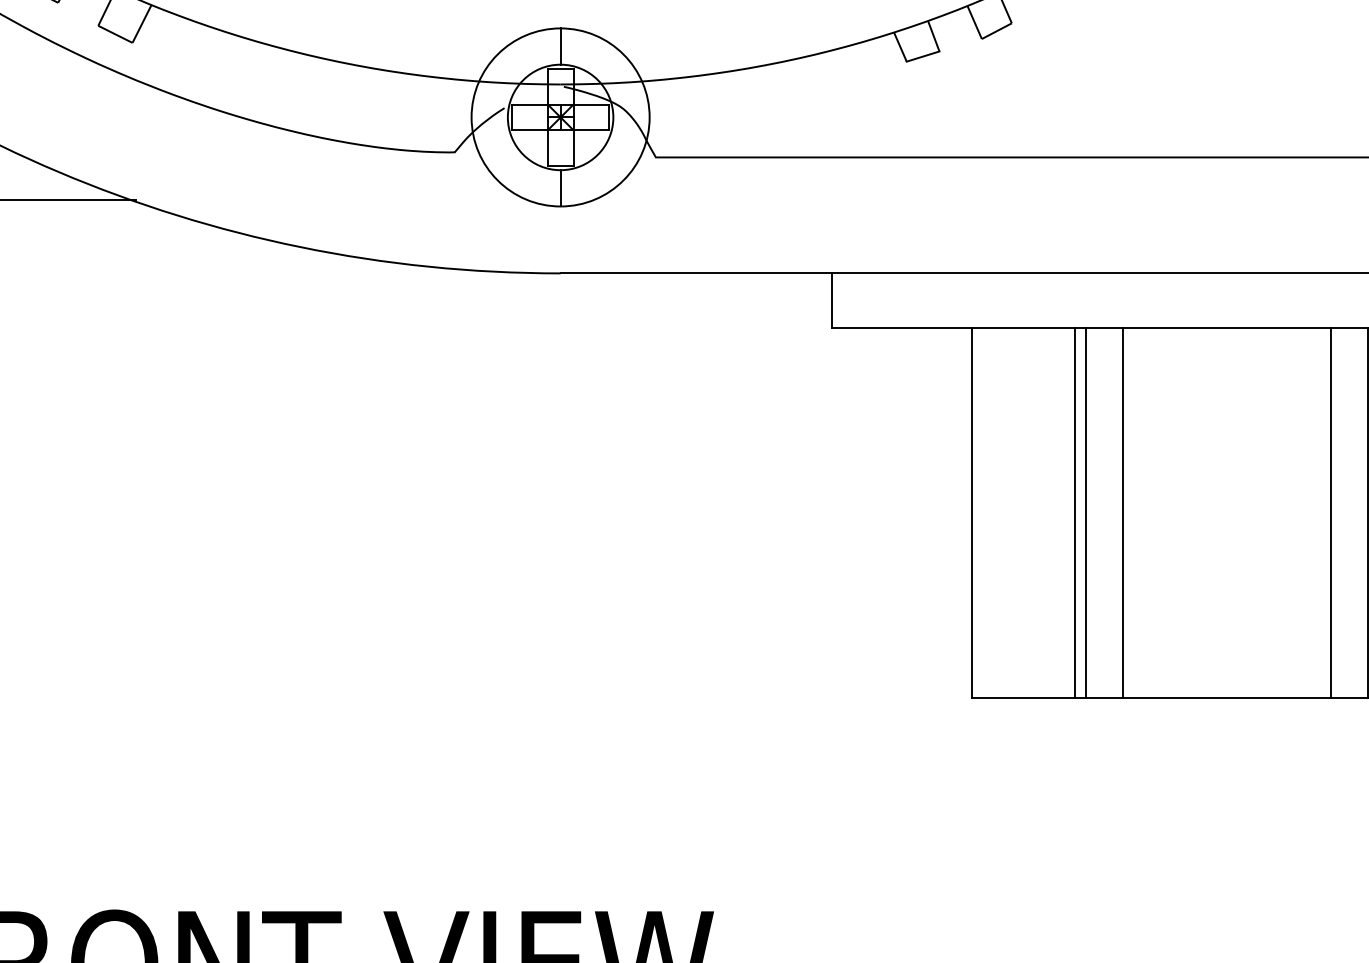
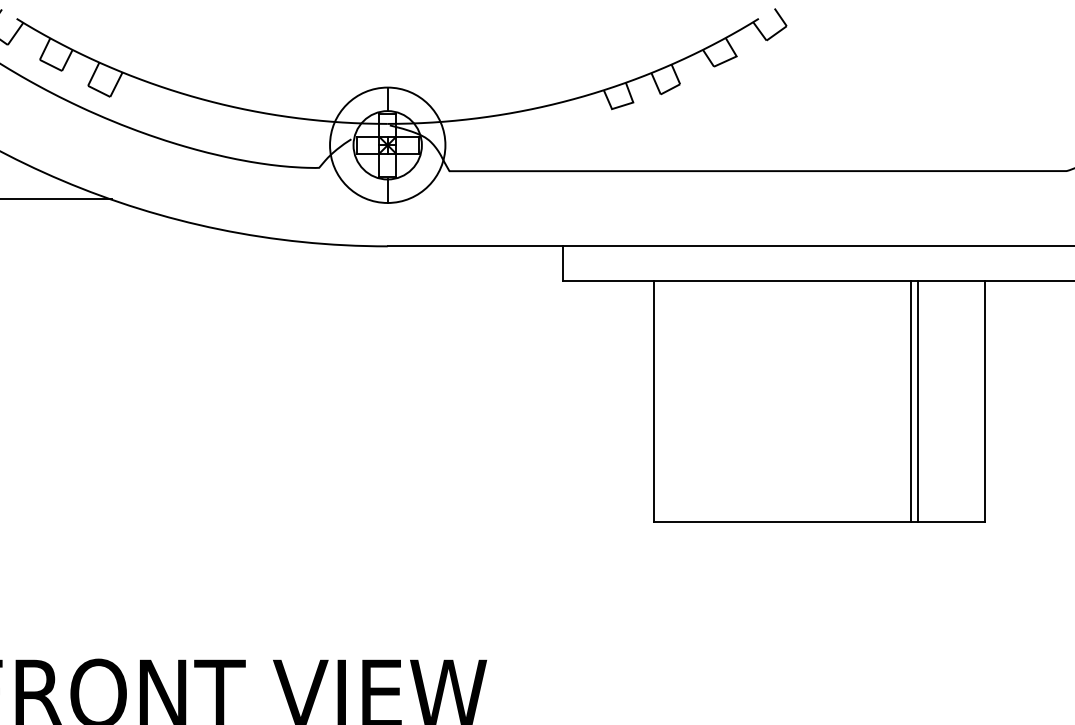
line: (1075, 512) -> (721, 401), removed
line: (1086, 512) -> (728, 401), removed
line: (1123, 512) -> (752, 401), removed
line: (1330, 512) -> (886, 401), removed

